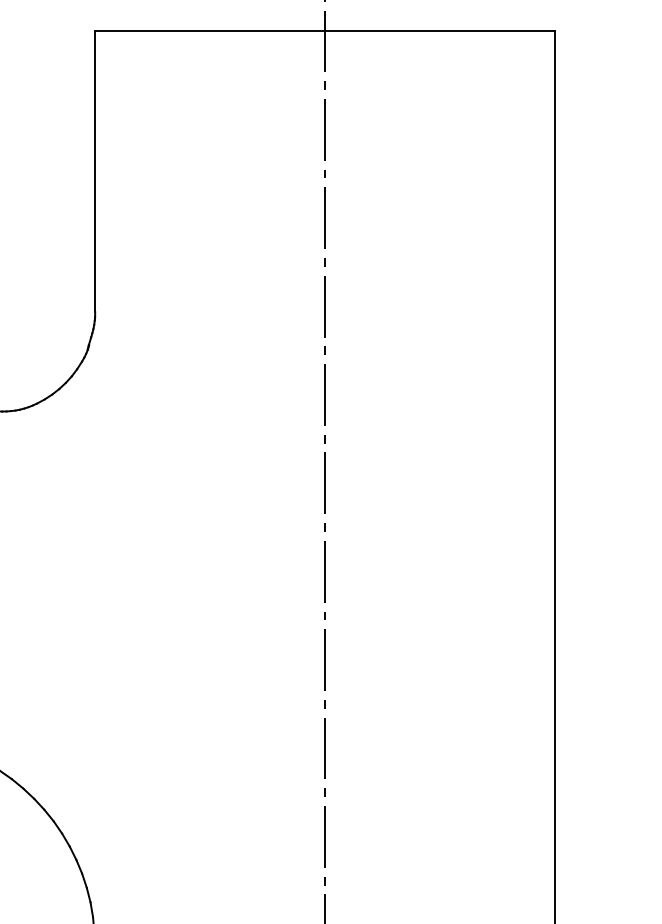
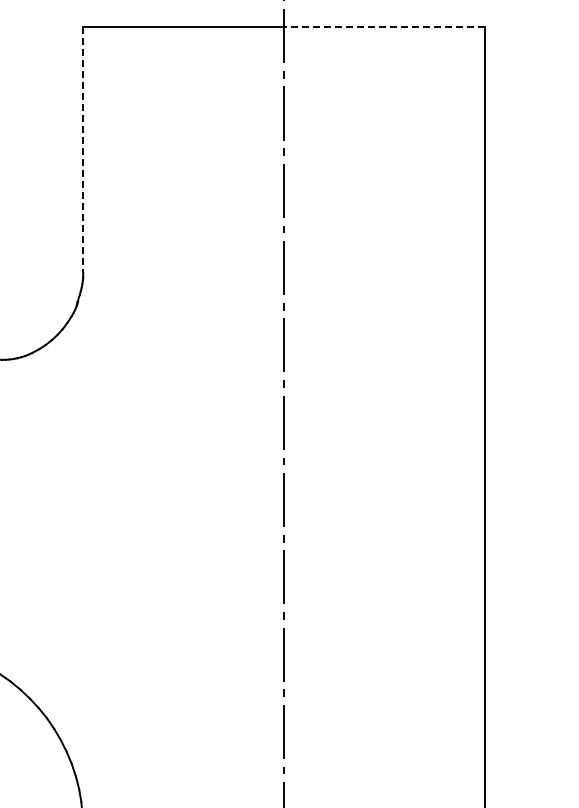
line: (439, 30) -> (384, 26), solid -> dashed
line: (95, 172) -> (83, 150), solid -> dashed

